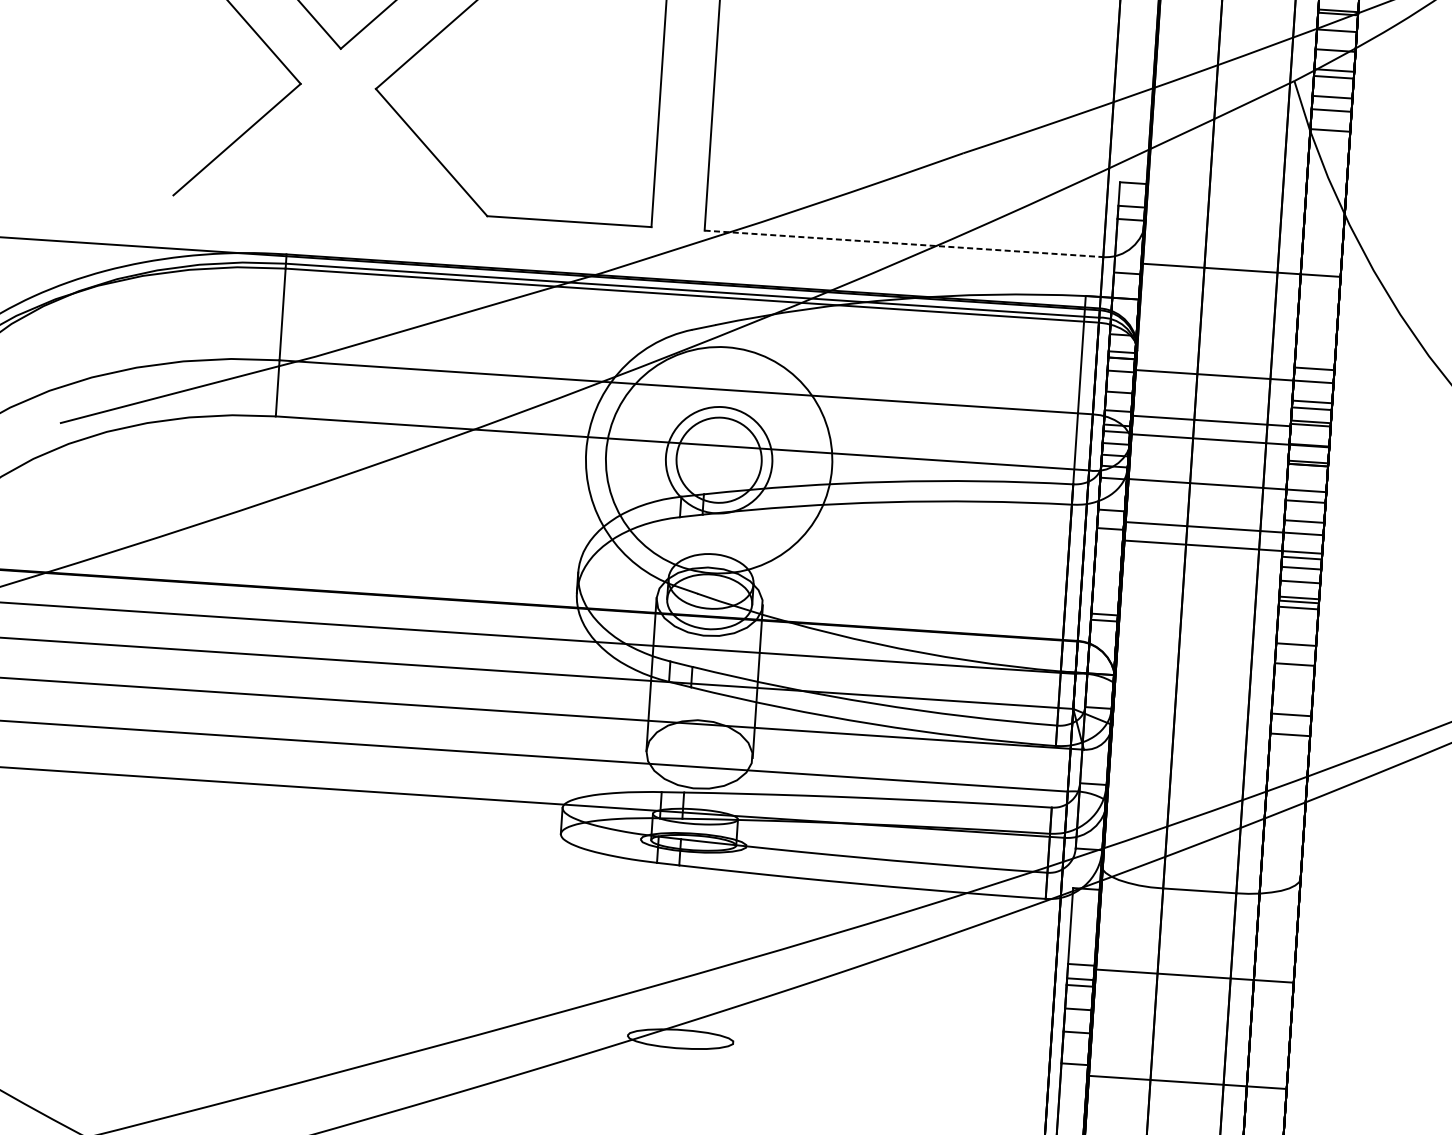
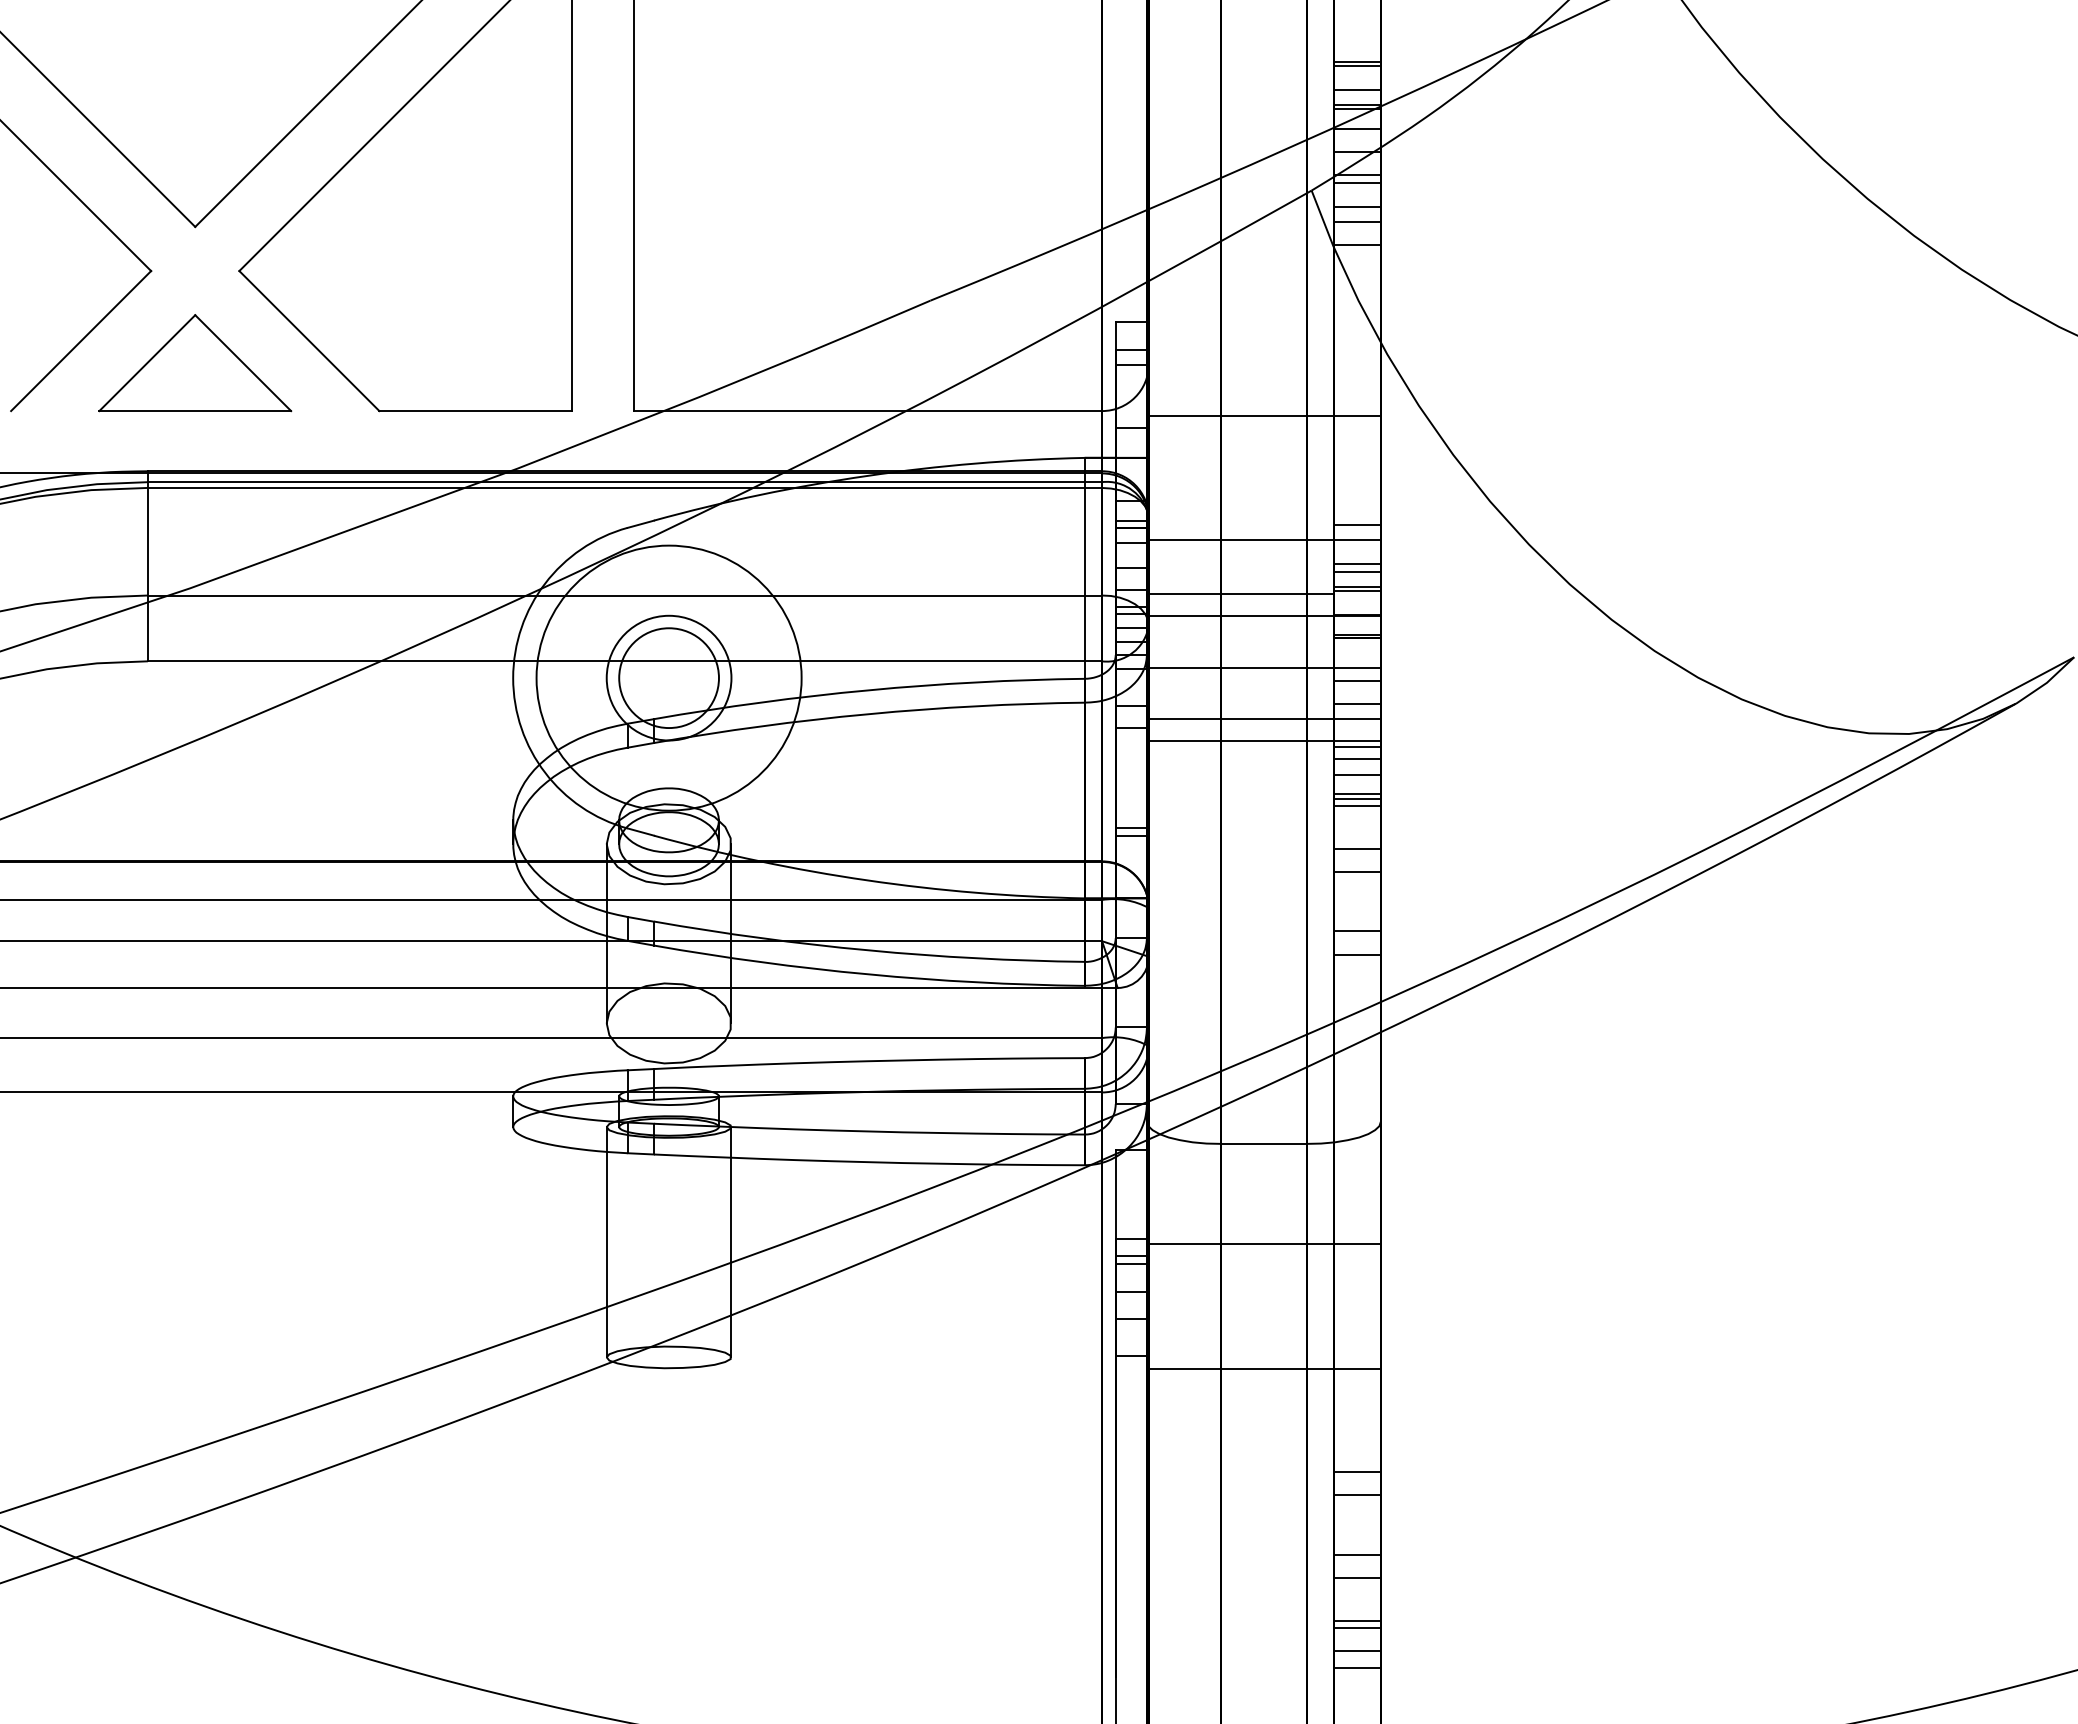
part: (333, 165) -> (195, 363), added
line: (904, 244) -> (868, 411), dashed -> solid
line: (633, 937) -> (606, 1242), added
line: (740, 944) -> (731, 1242), added

